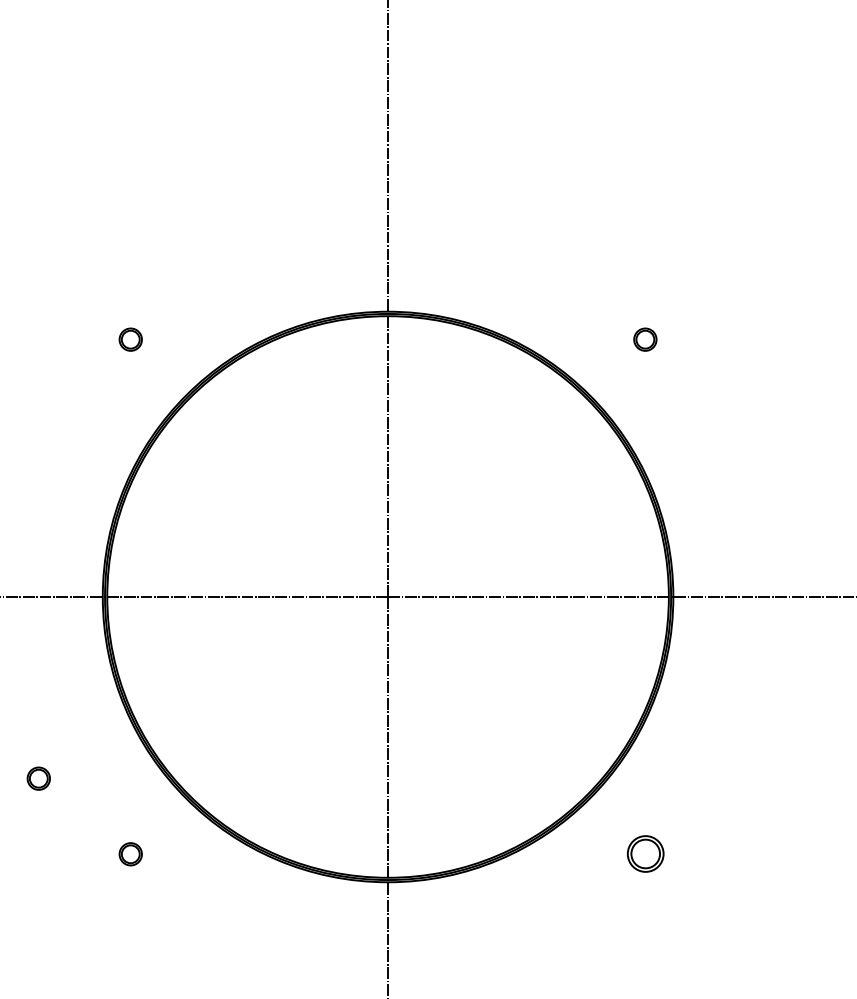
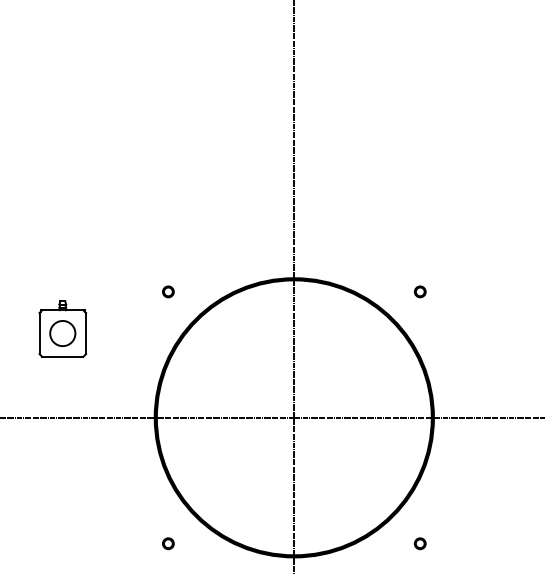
part: (39, 778) -> (123, 506), removed
part: (643, 853) -> (419, 543), size x0.62

